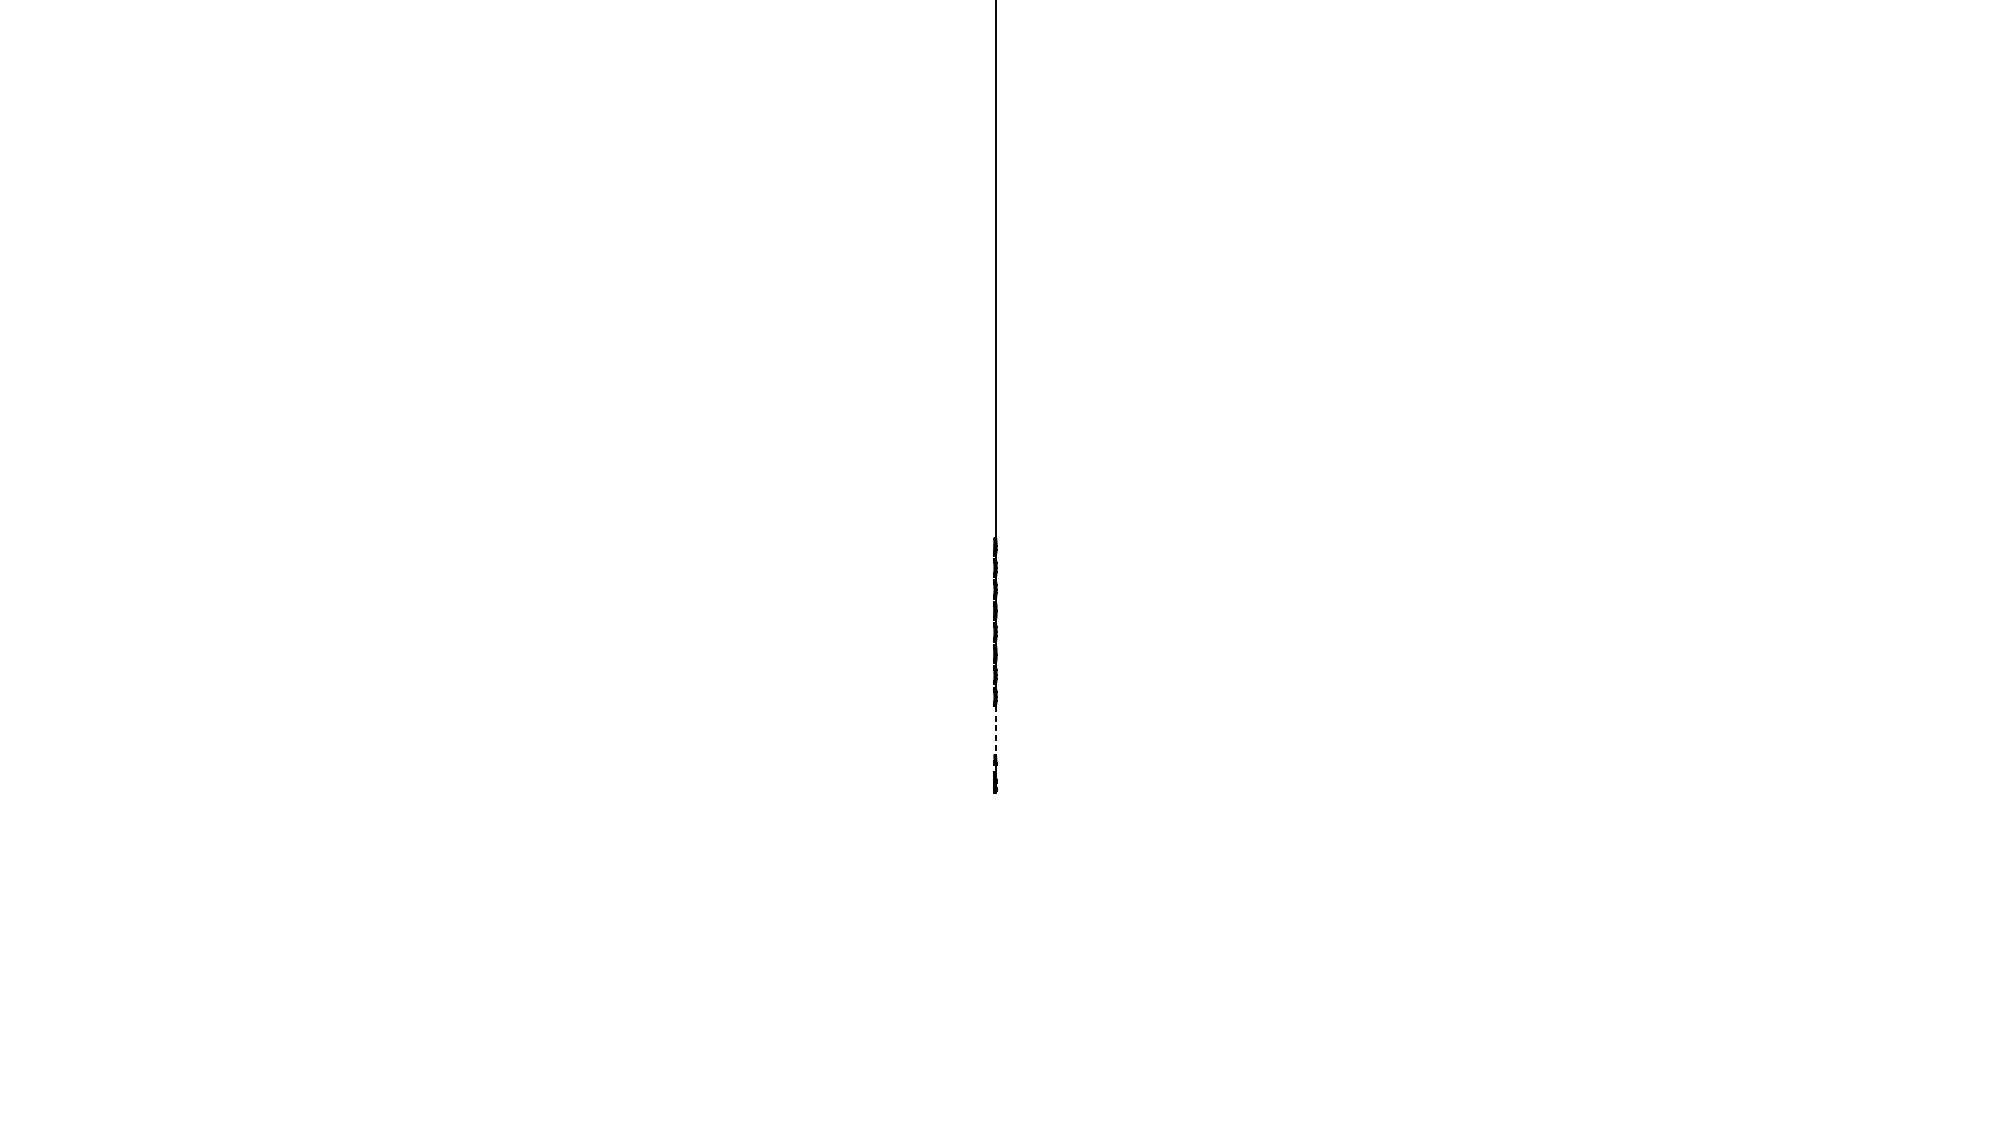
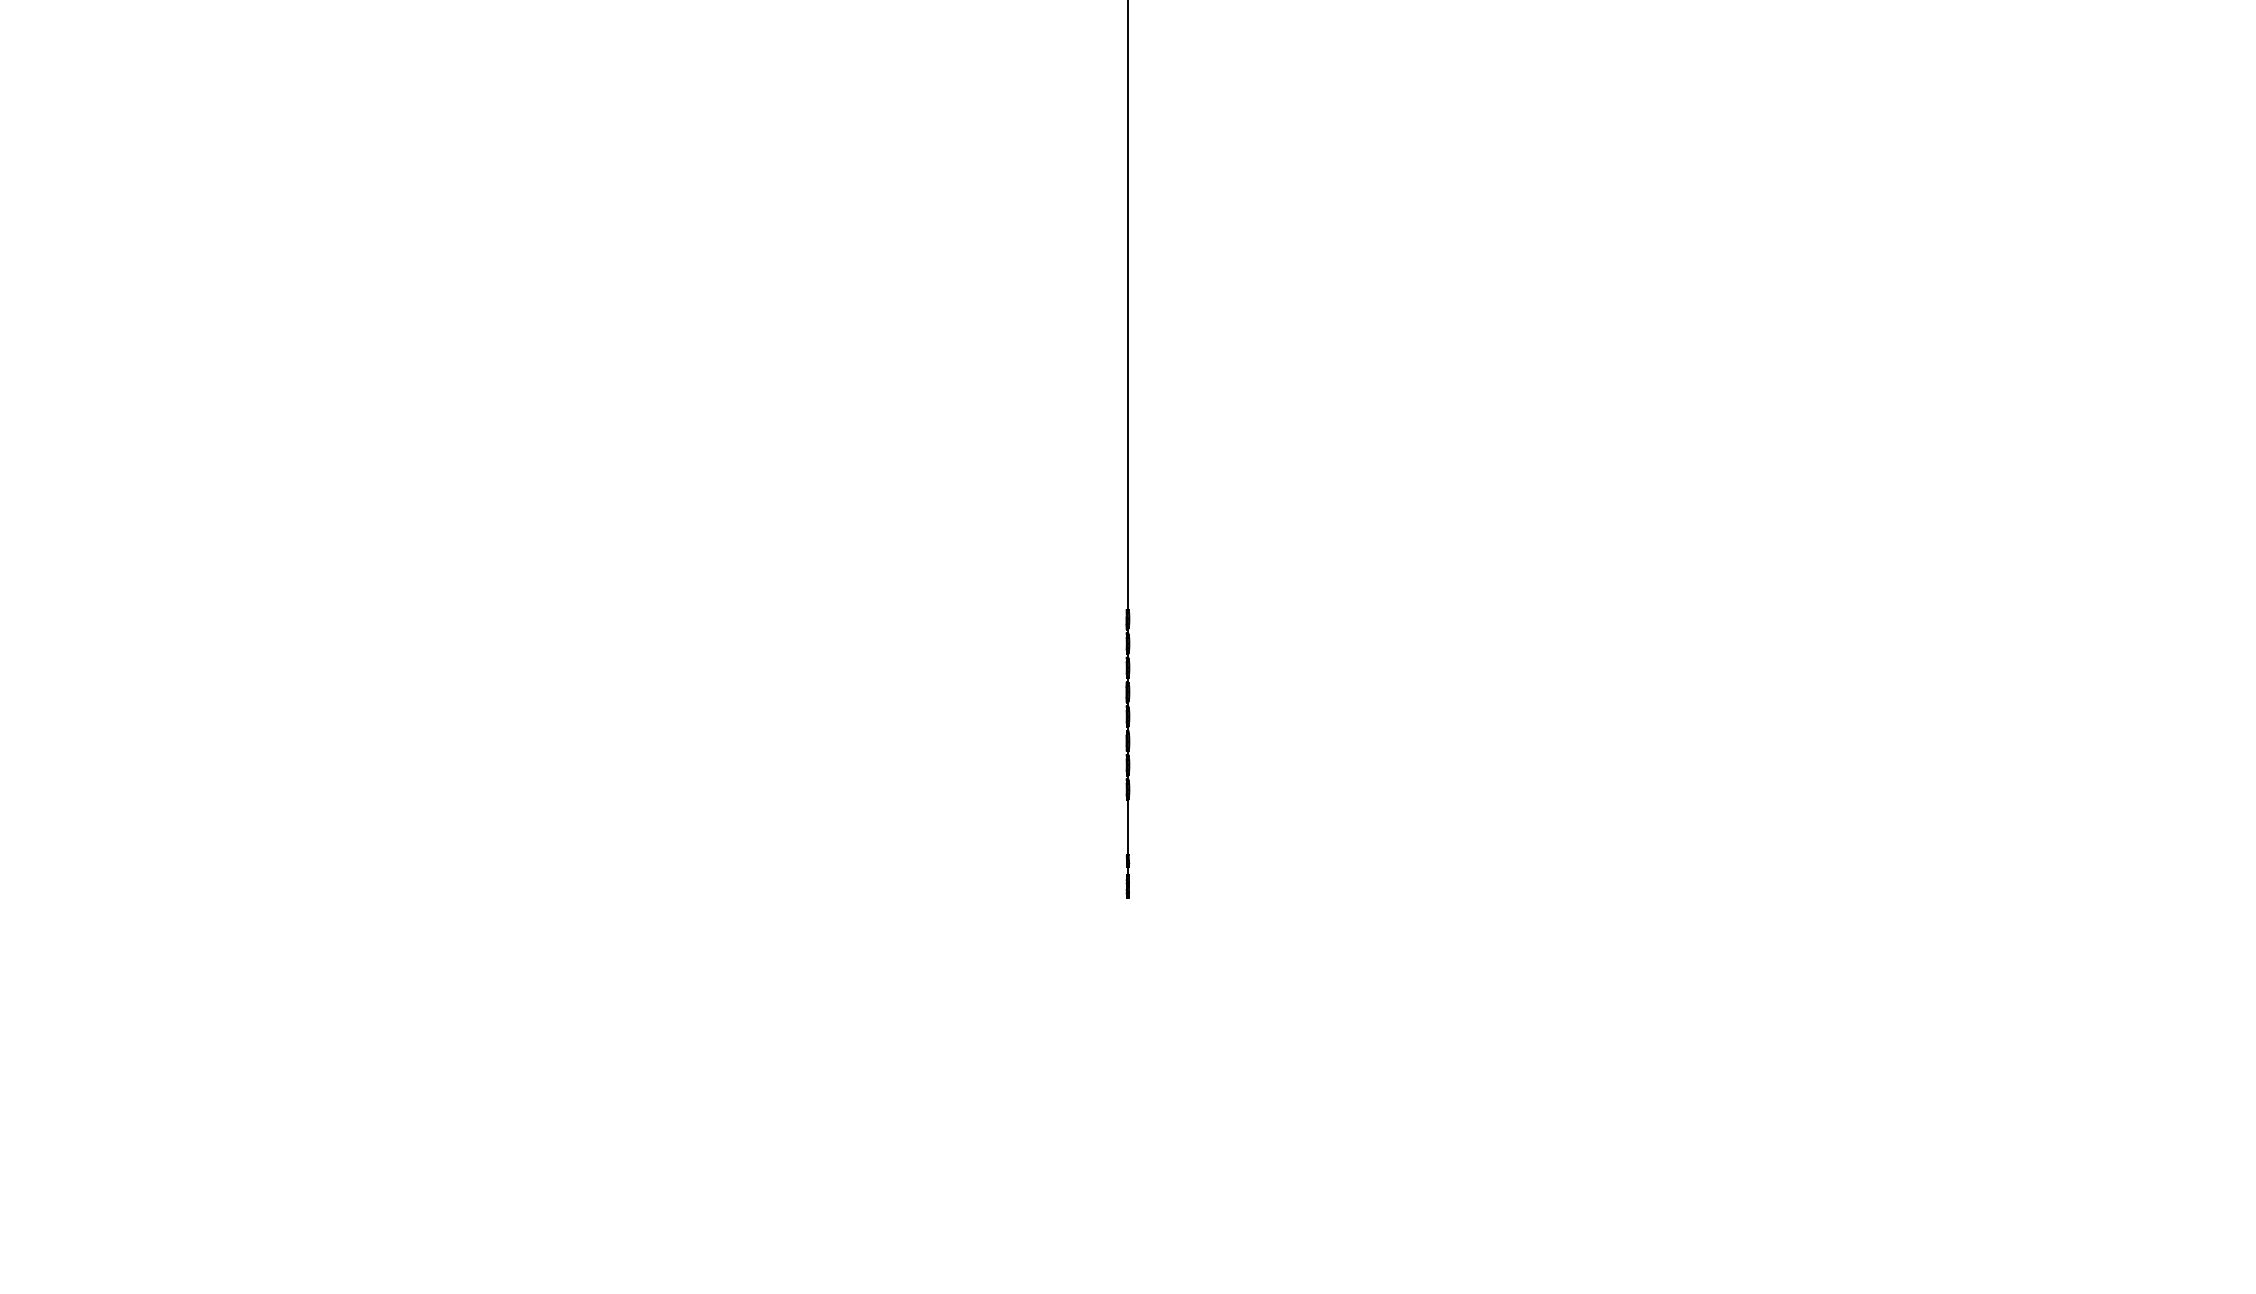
line: (995, 730) -> (1128, 827), dashed -> solid

